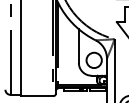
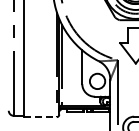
line: (37, 96) -> (40, 117), solid -> dashed

